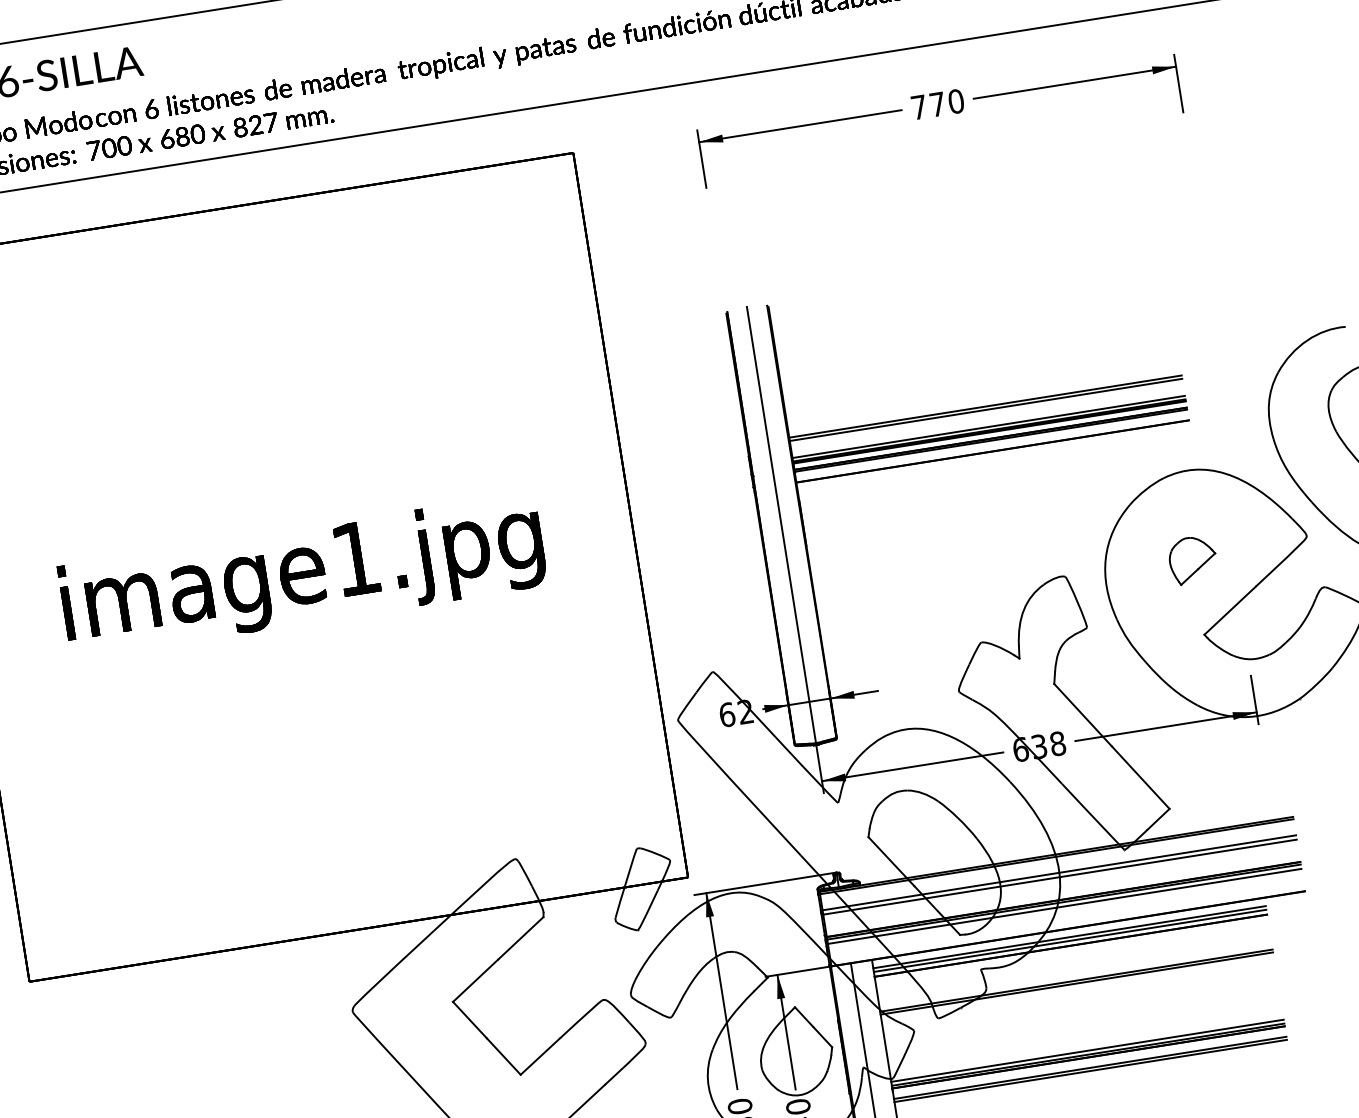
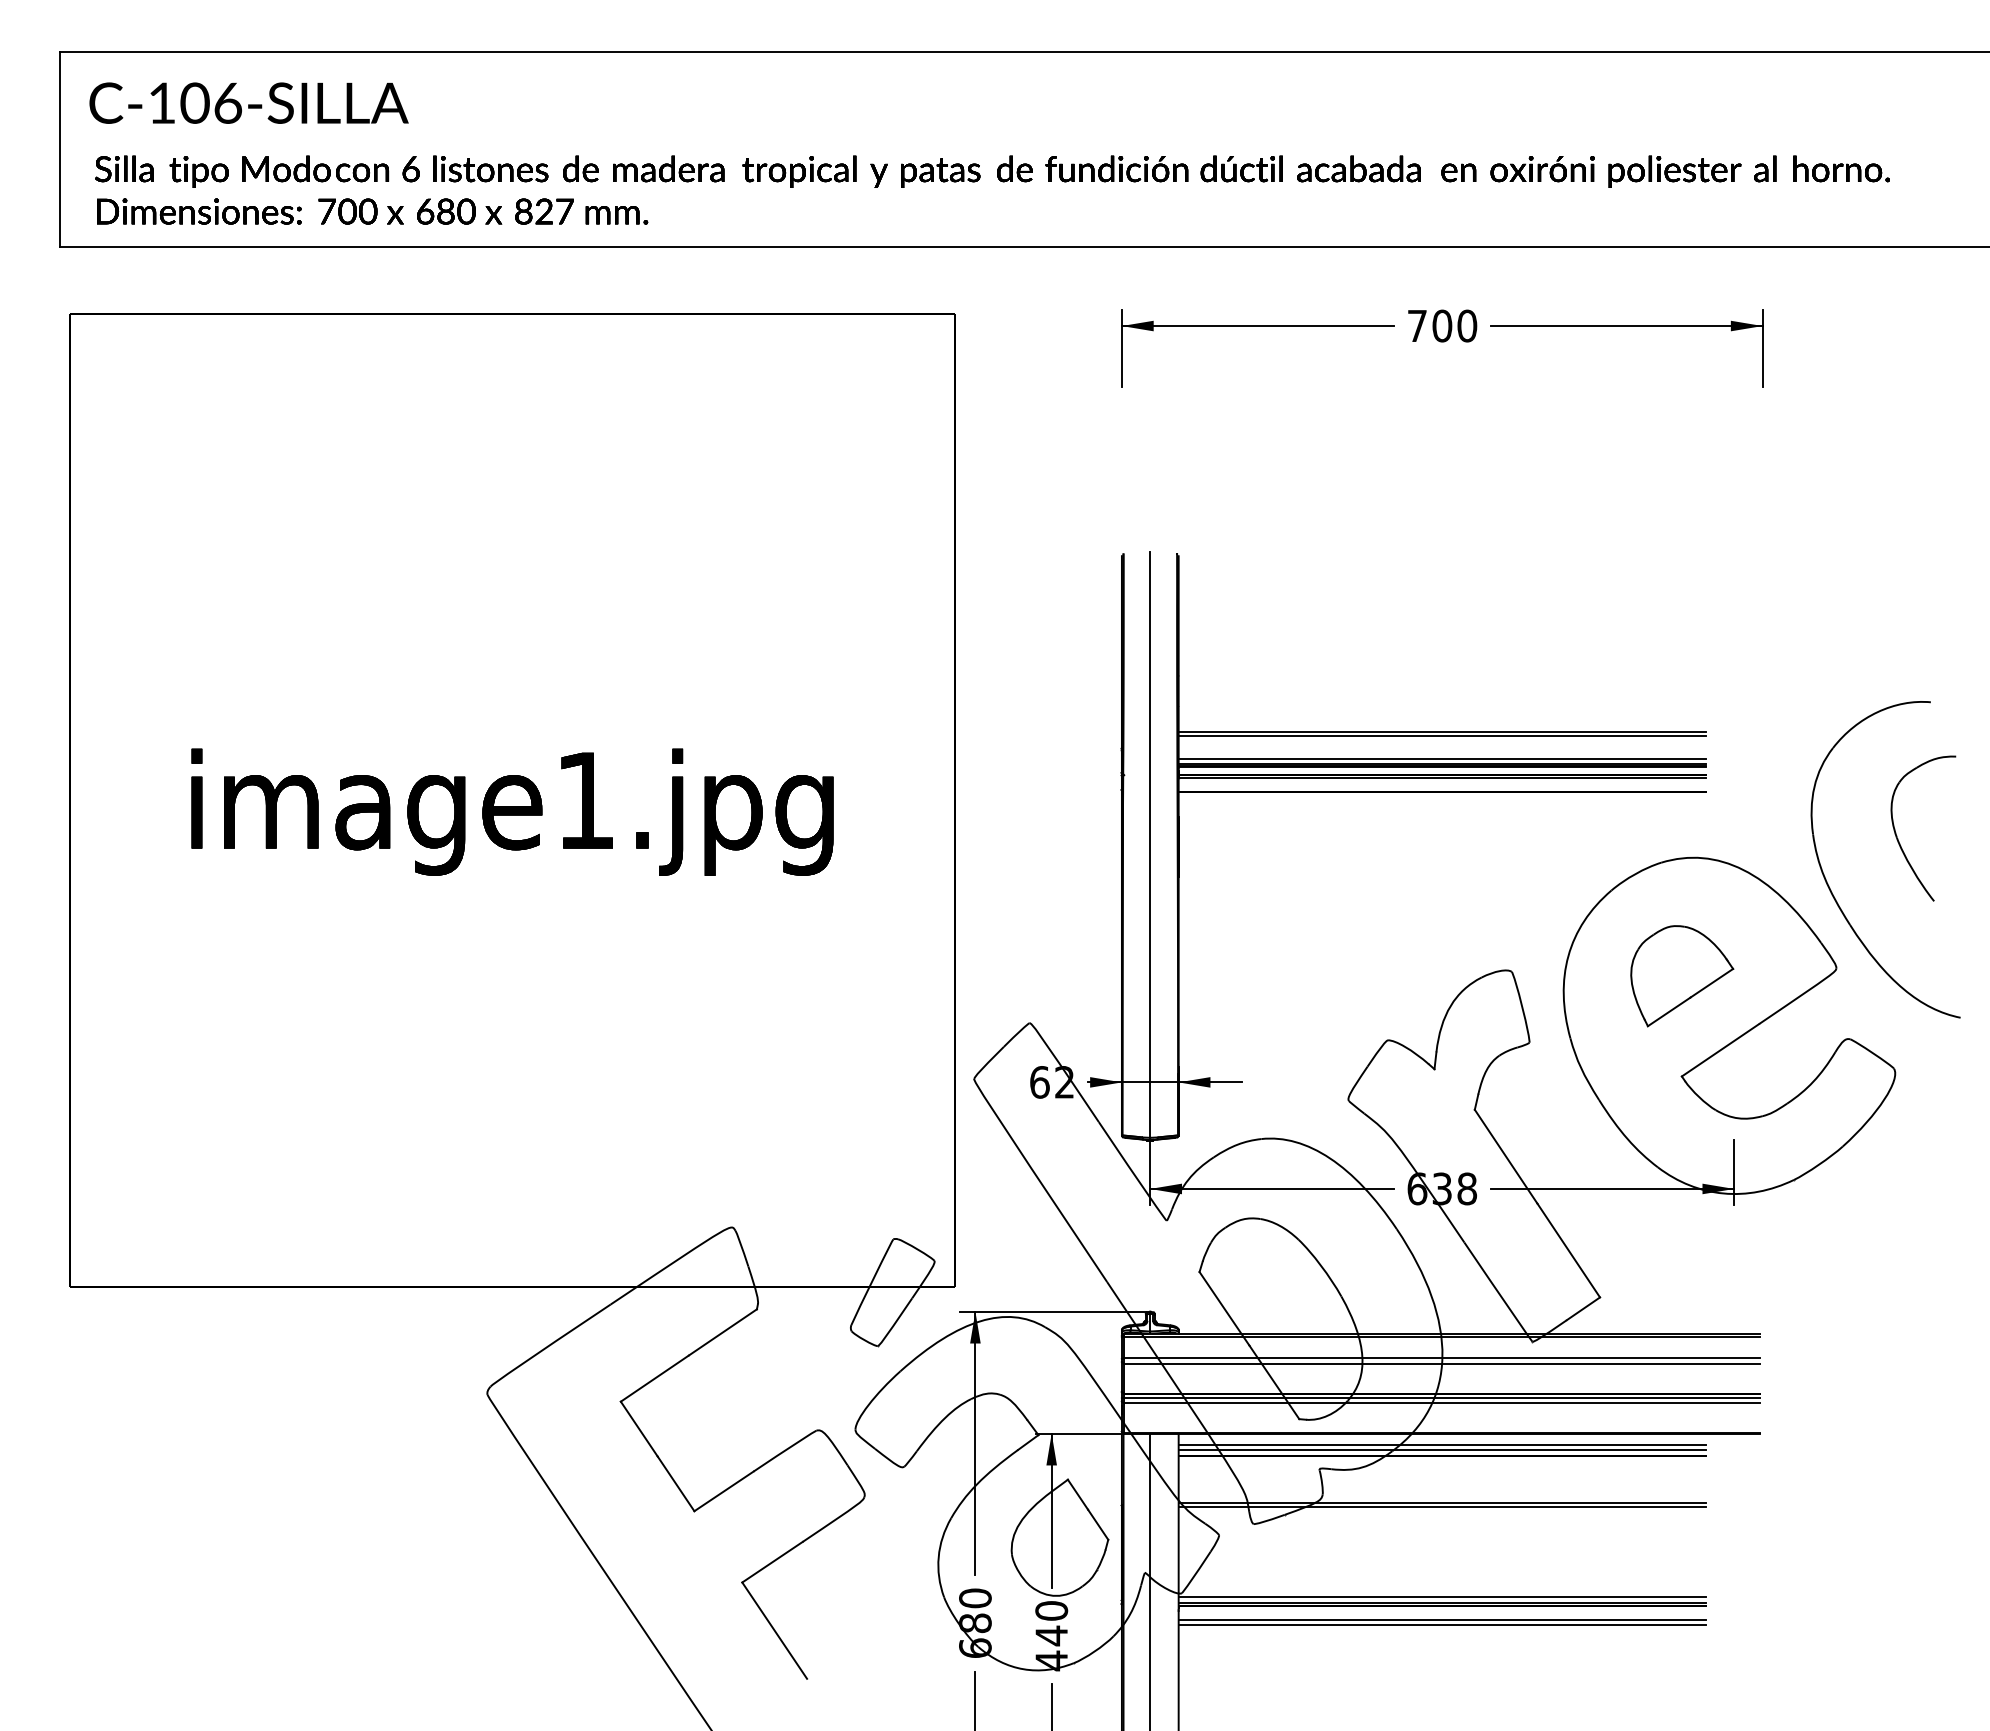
text: (937, 104) -> (1442, 325), 770 -> 700
part: (1193, 560) -> (1682, 976), size x1.67

